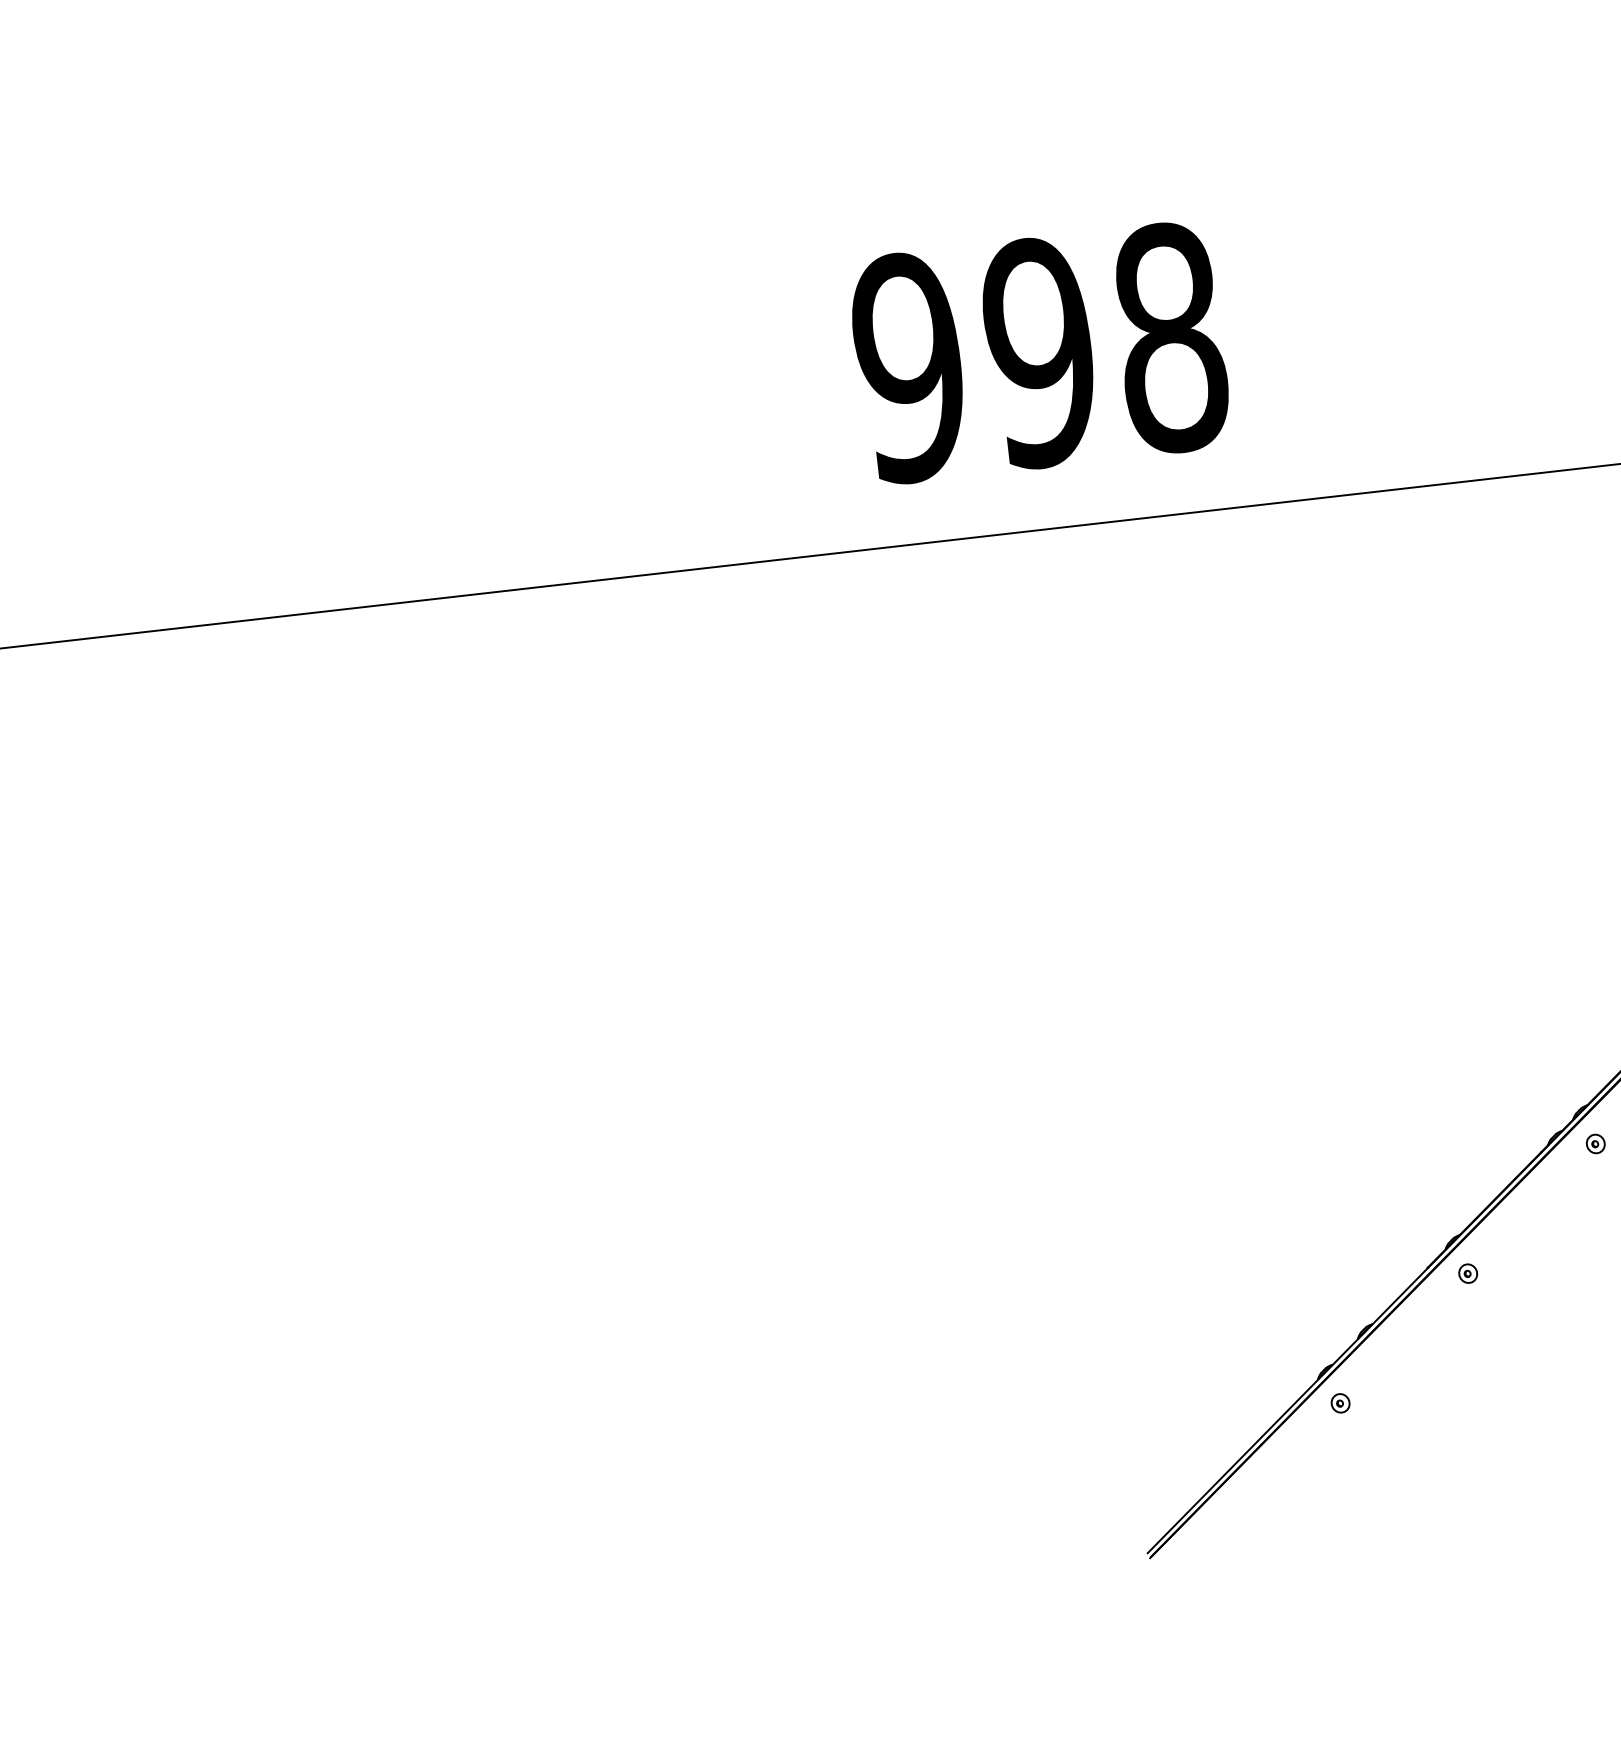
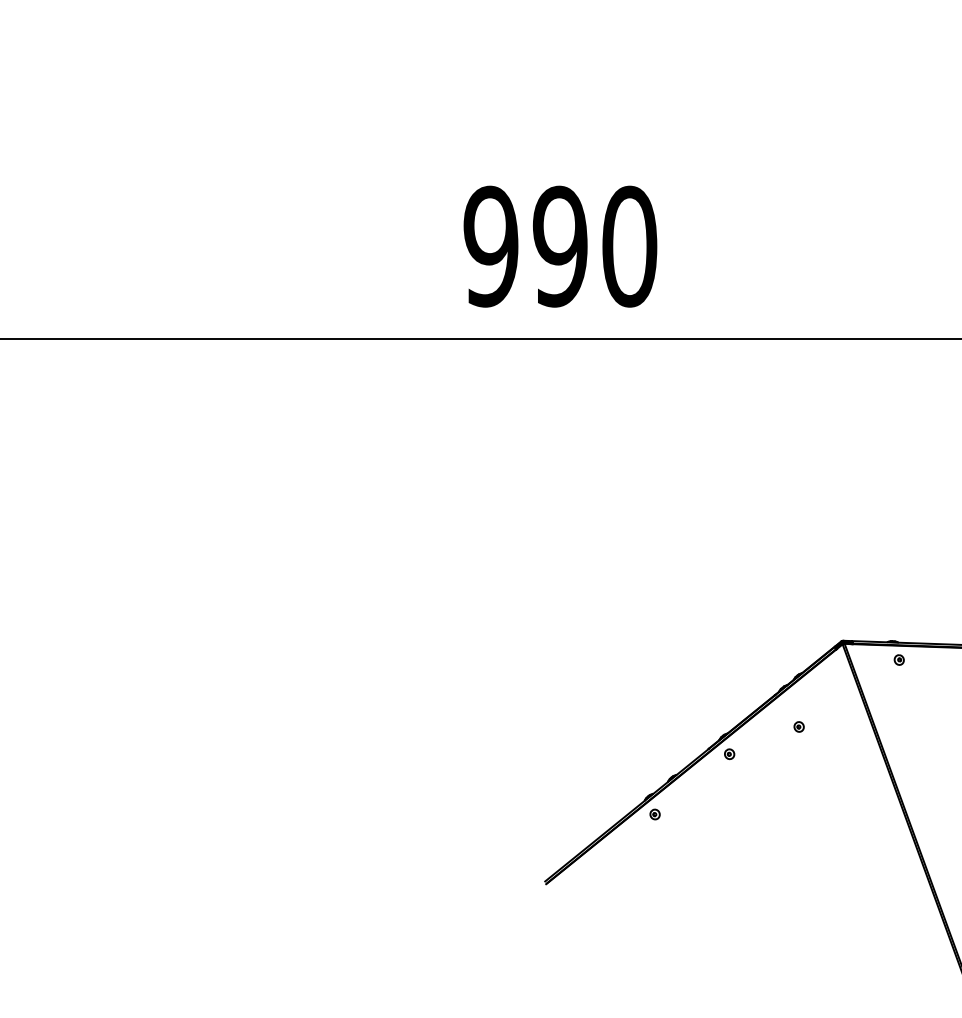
text: (1170, 337) -> (629, 246), 998 -> 990
part: (1594, 1143) -> (798, 726), moved

